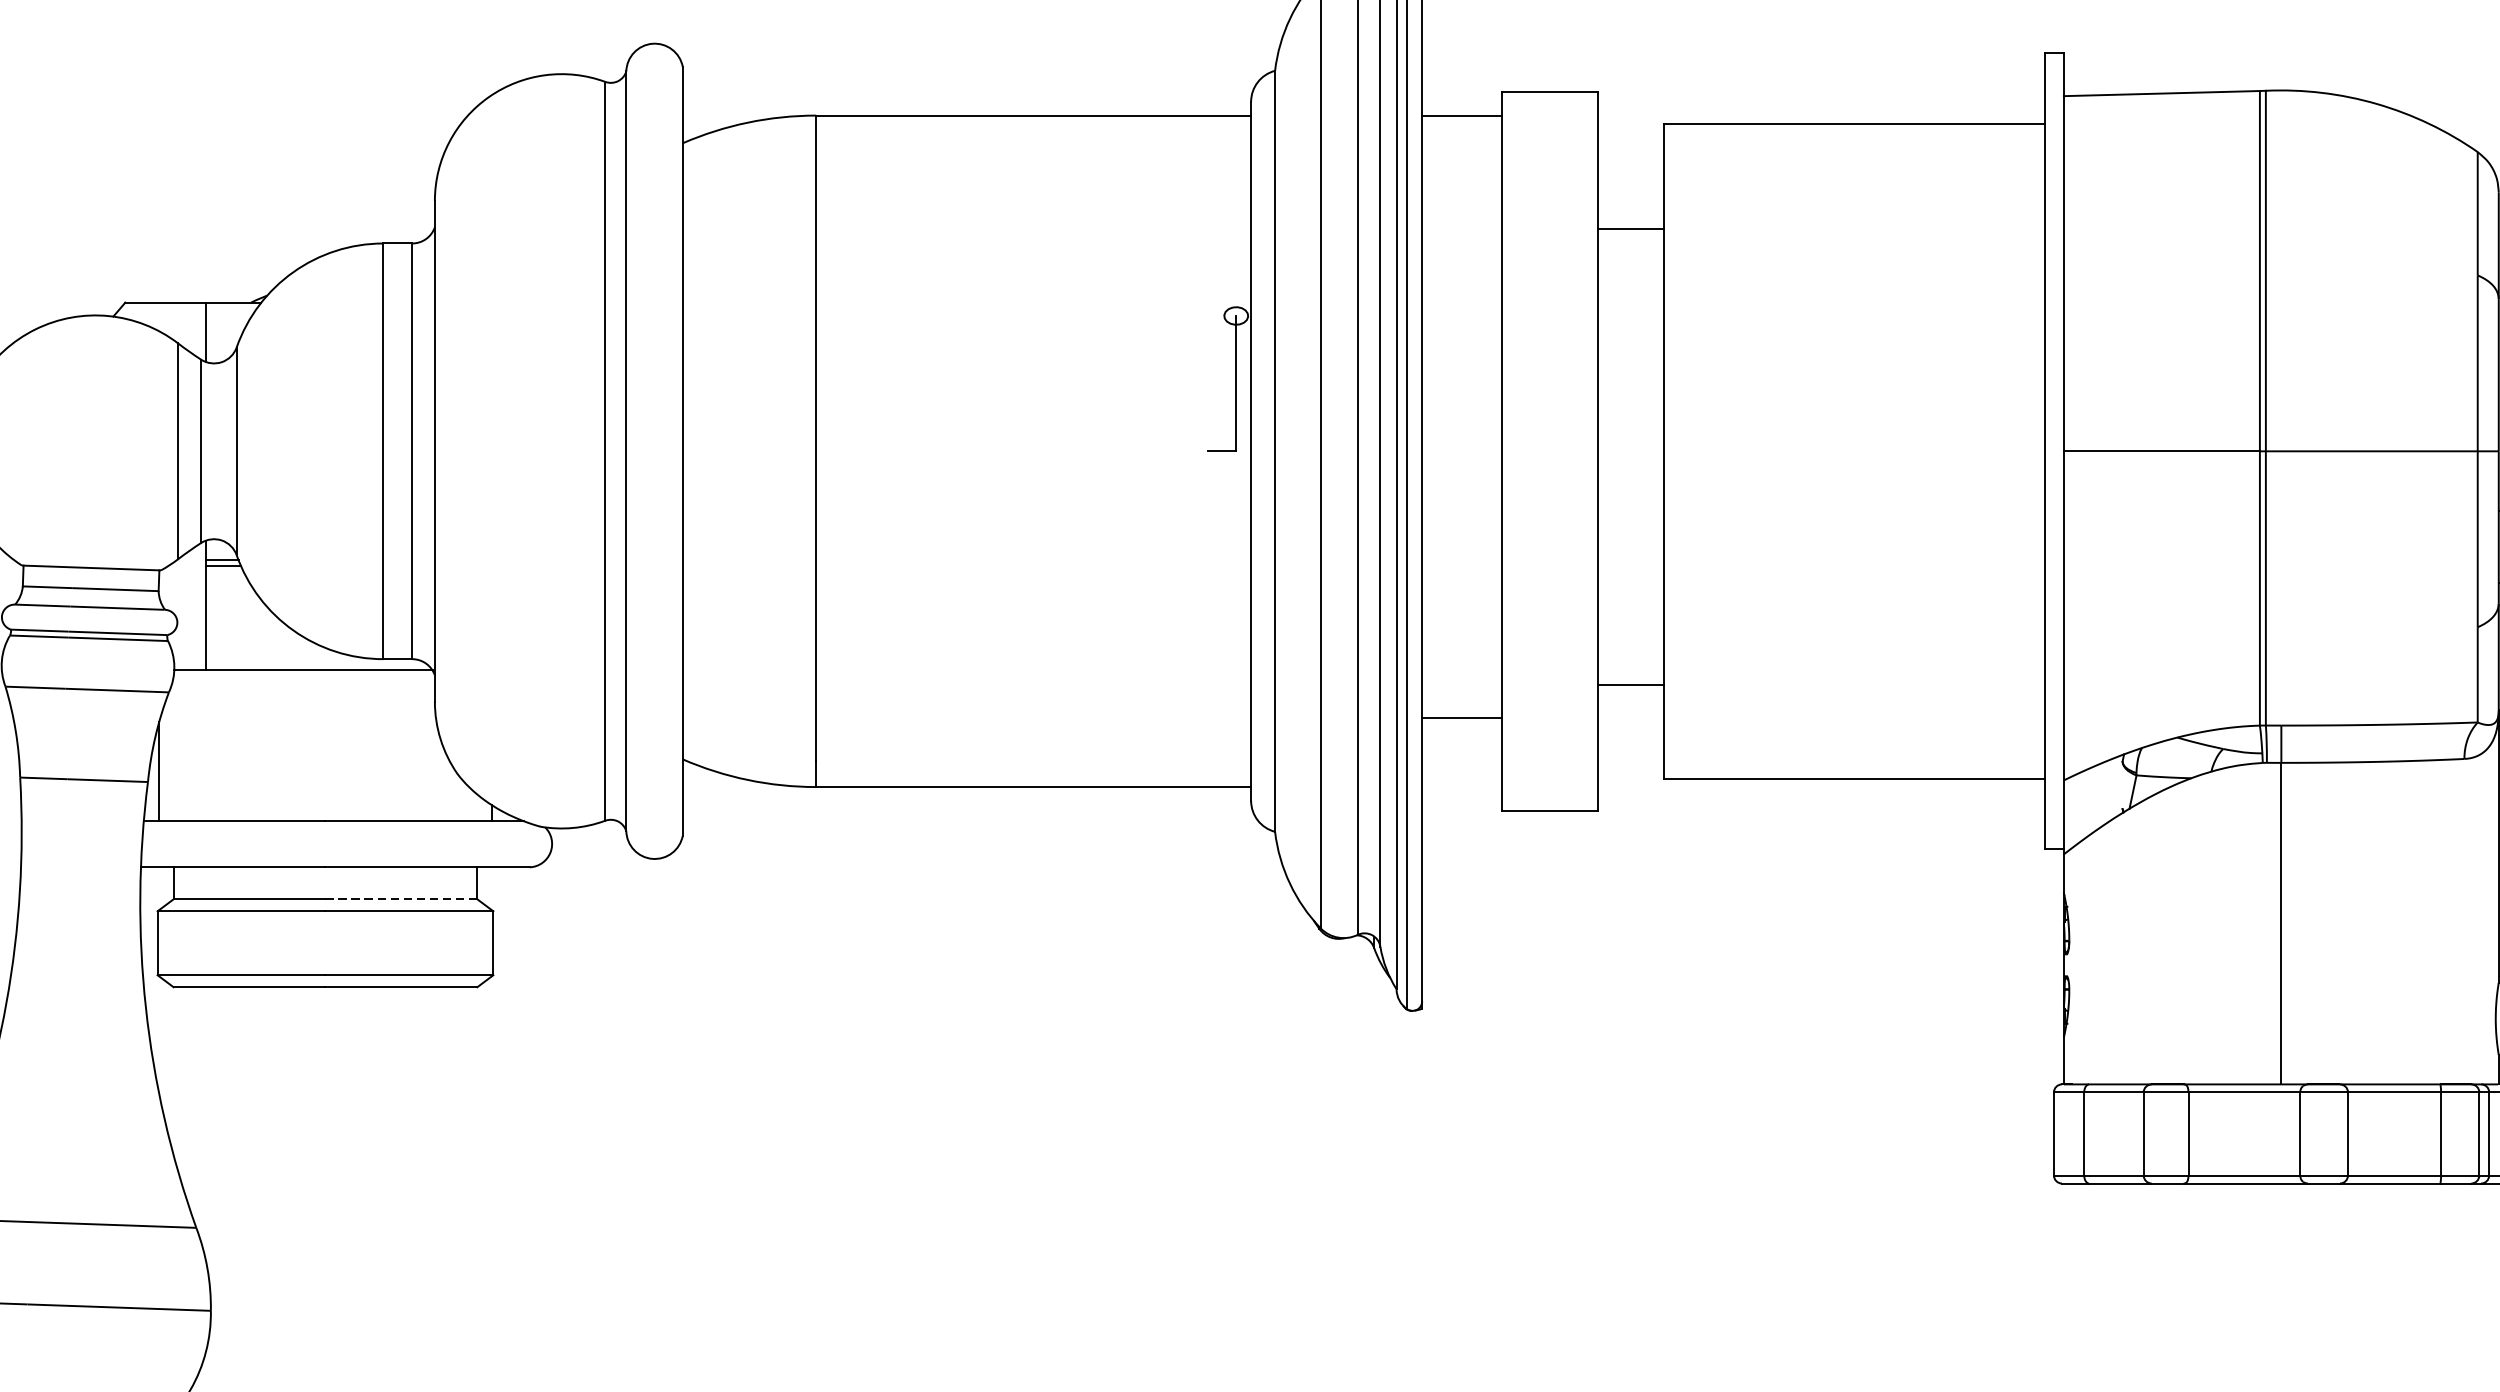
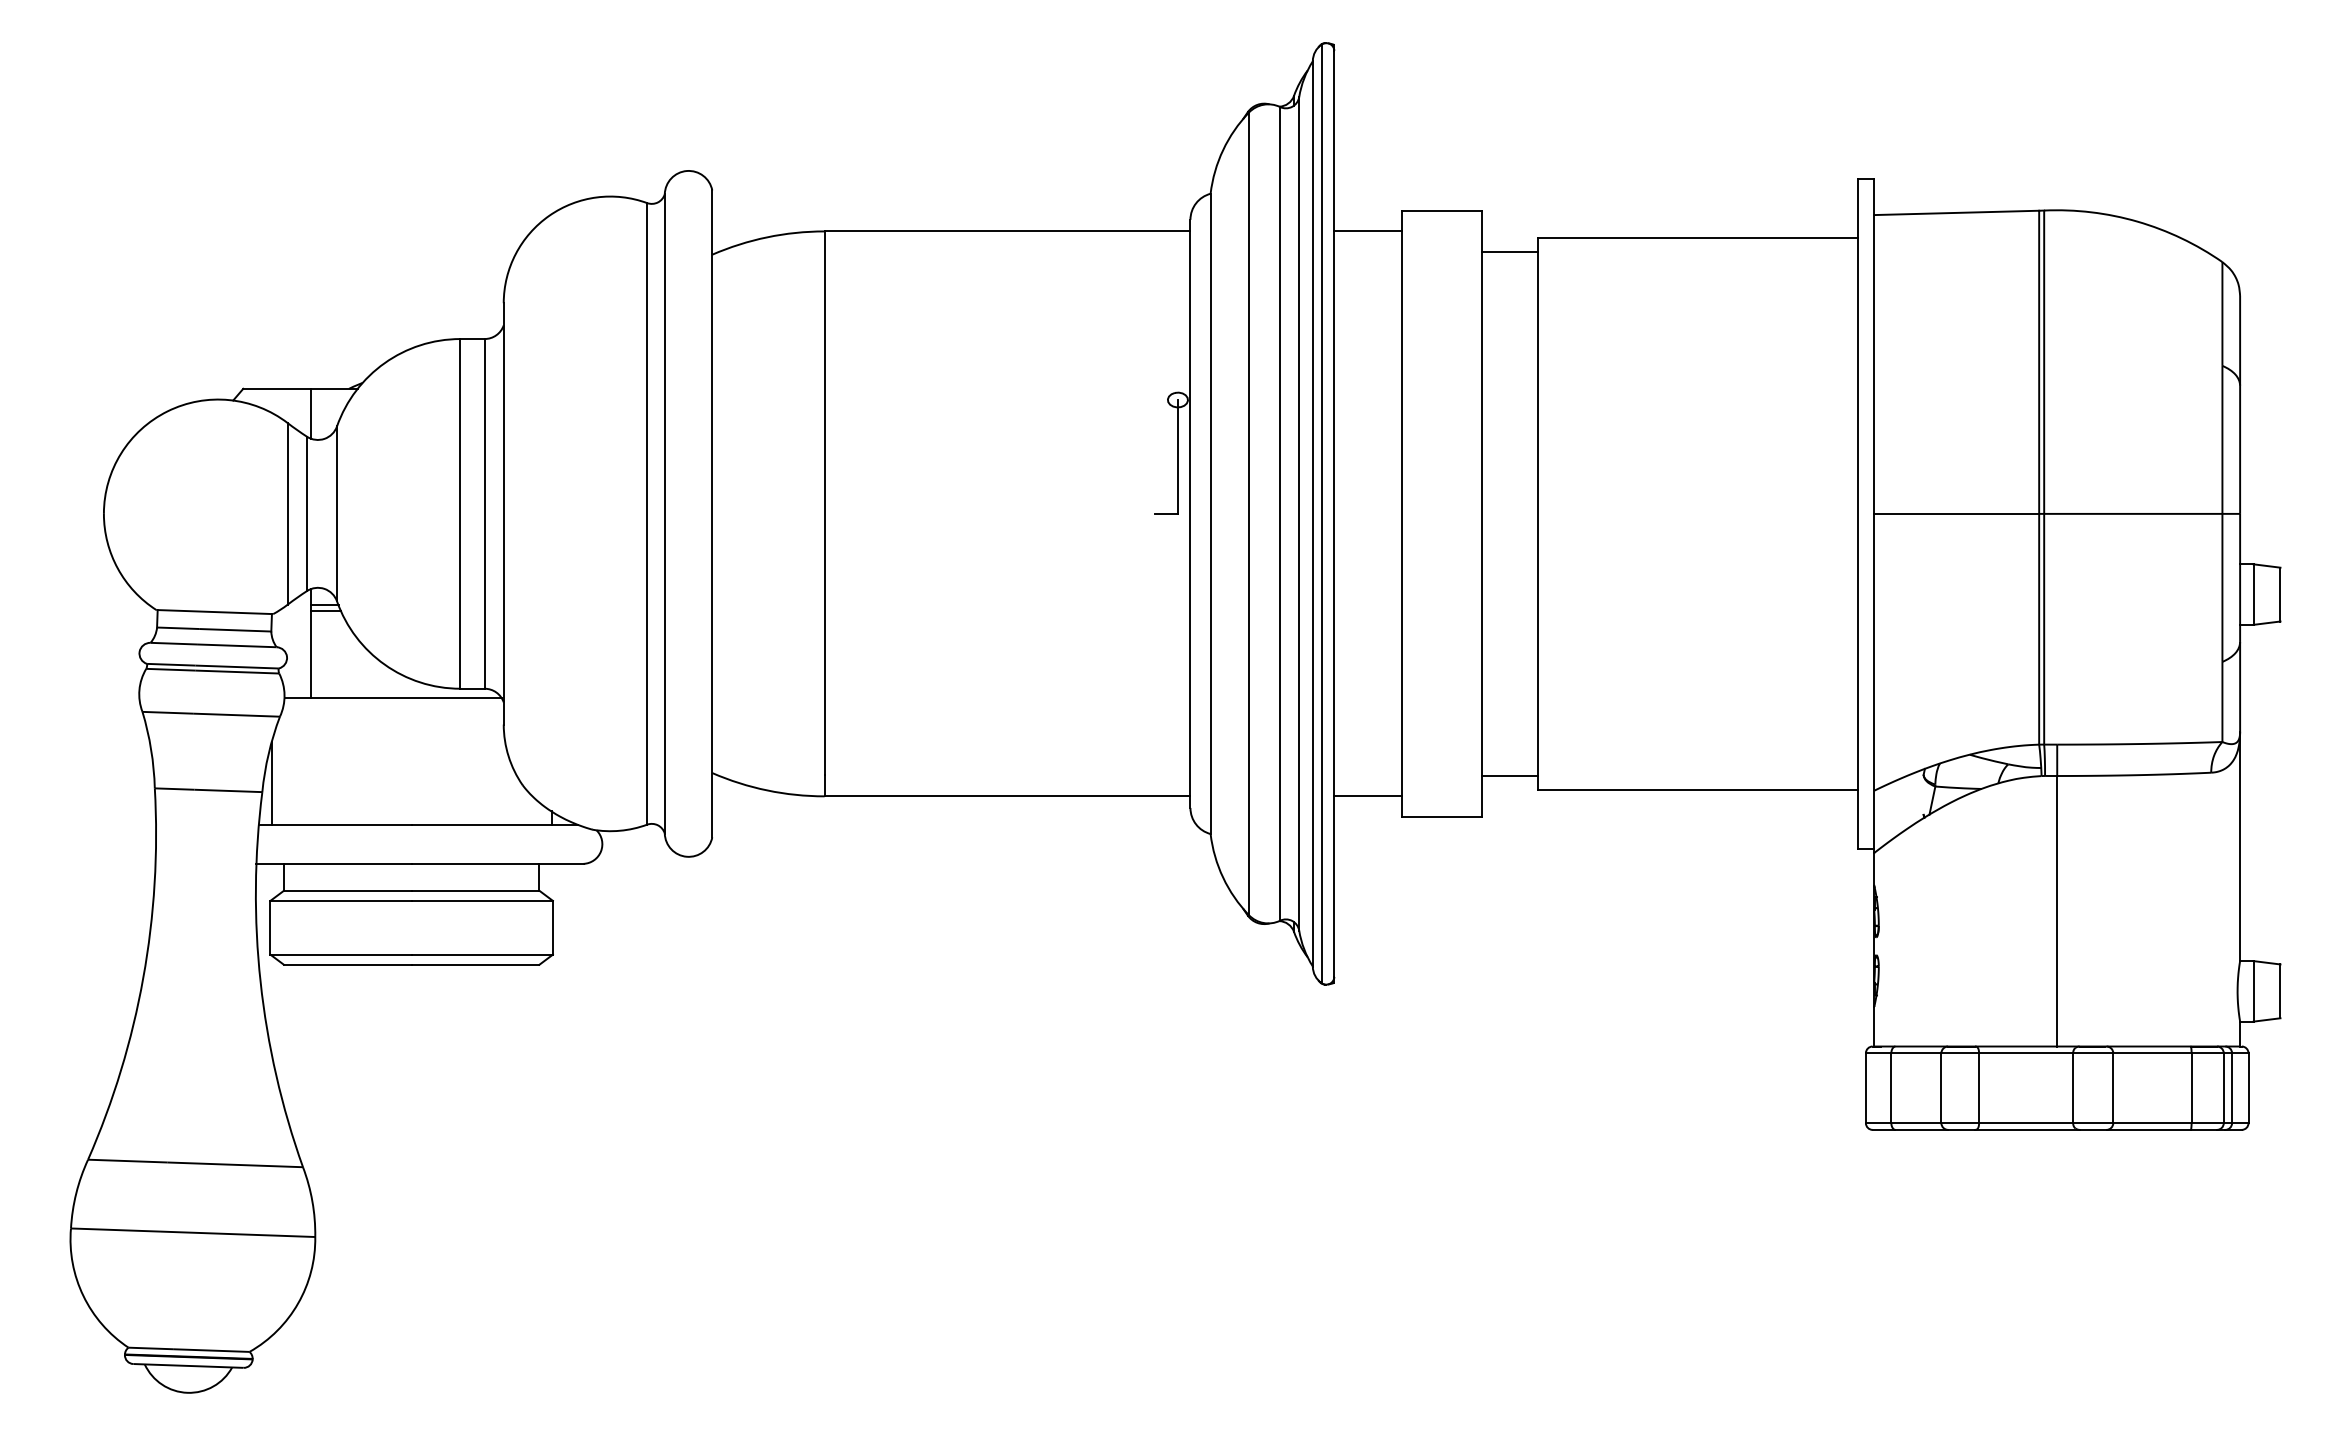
line: (1631, 228) -> (1510, 251), moved
line: (1631, 685) -> (1510, 776), moved
line: (1461, 718) -> (1367, 796), moved
line: (401, 898) -> (475, 890), dashed -> solid

